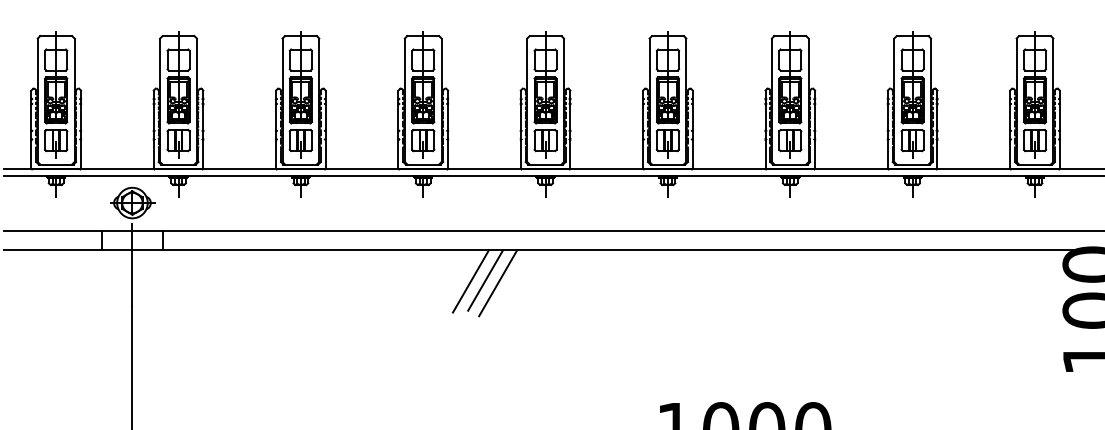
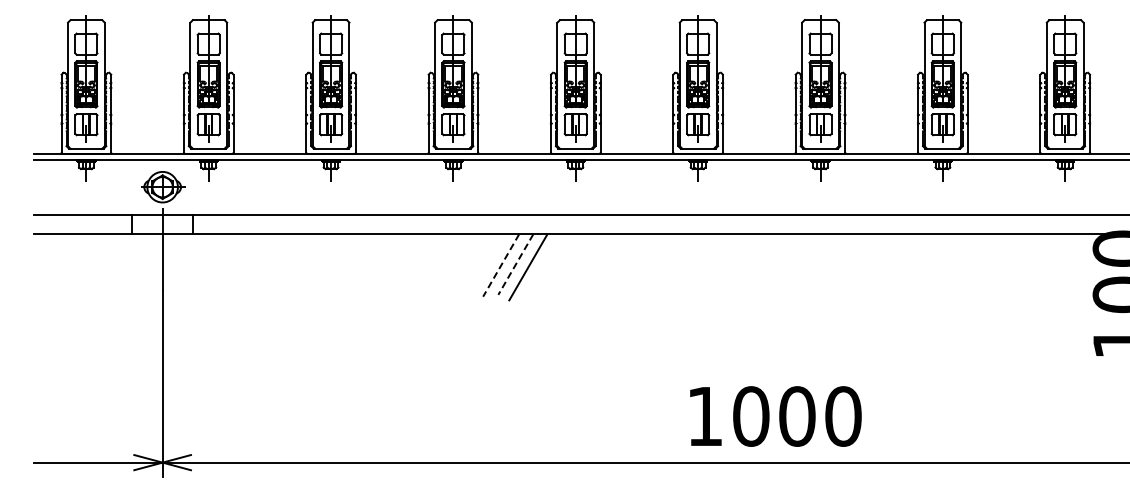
line: (485, 280) -> (515, 264), solid -> dashed
line: (470, 281) -> (500, 265), solid -> dashed

